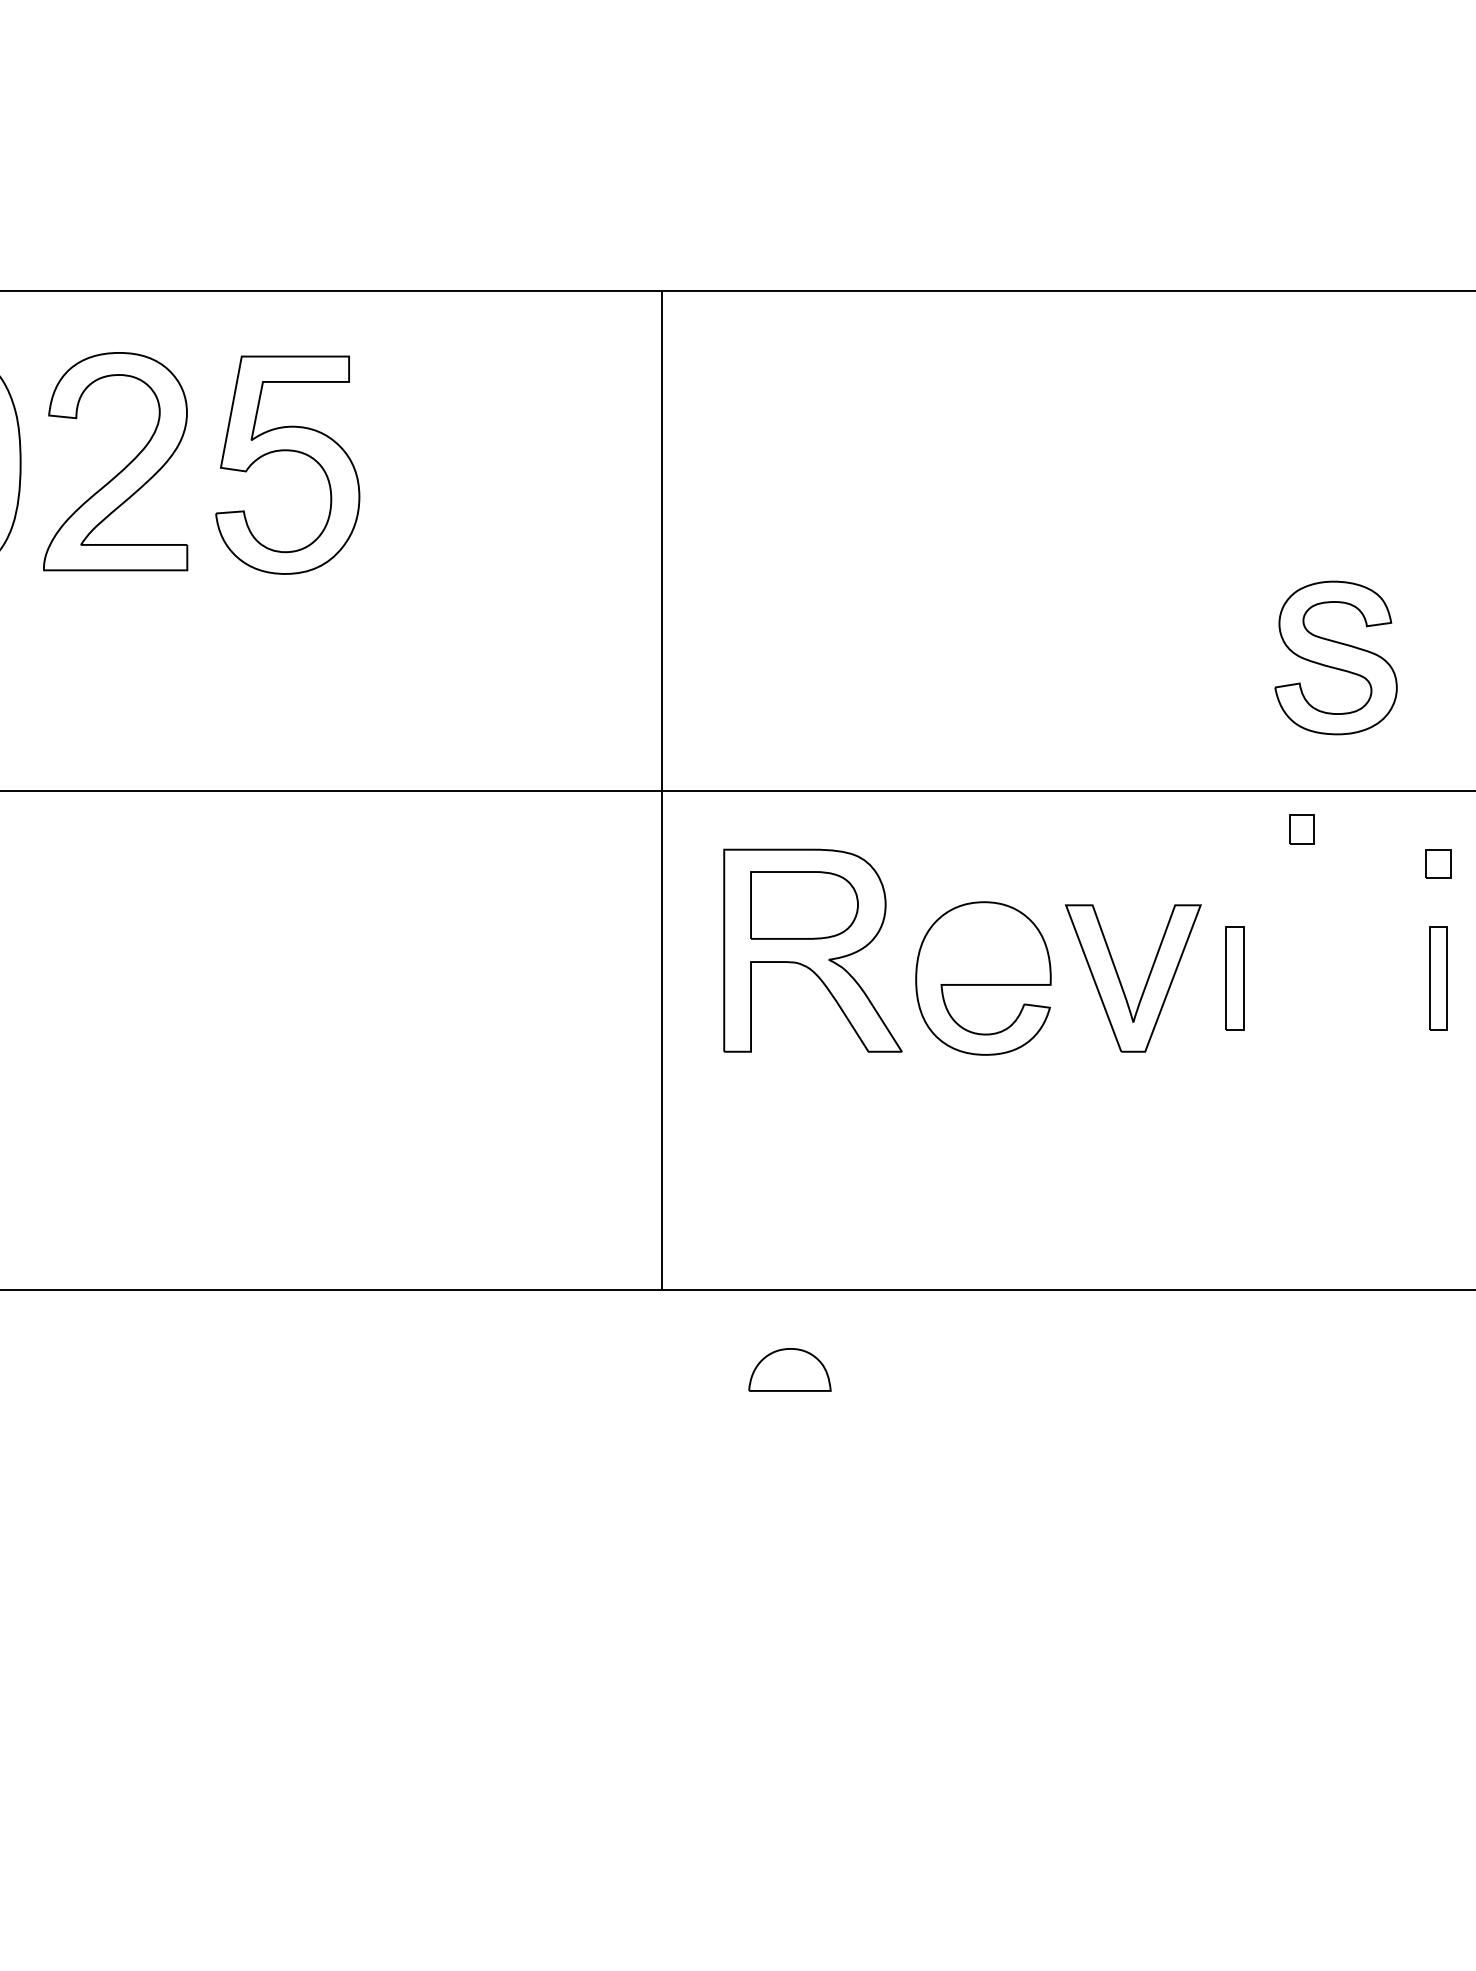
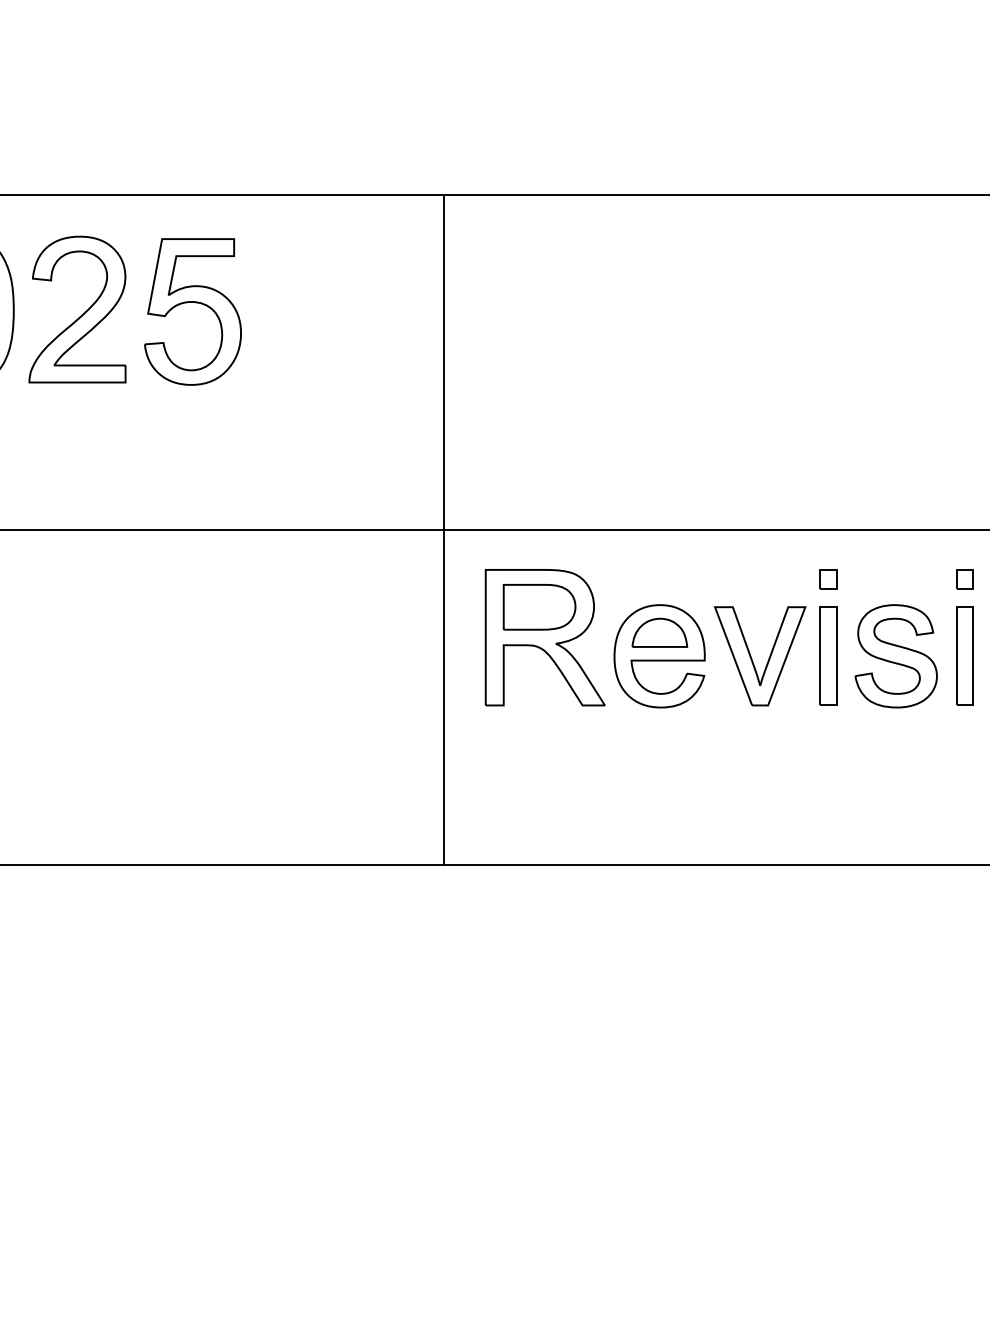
part: (1335, 658) -> (895, 656), moved
part: (1302, 829) -> (828, 579), moved
part: (1235, 977) -> (828, 655), size x1.43
part: (1437, 977) -> (964, 655), size x1.43
part: (789, 1369) -> (659, 632), moved

